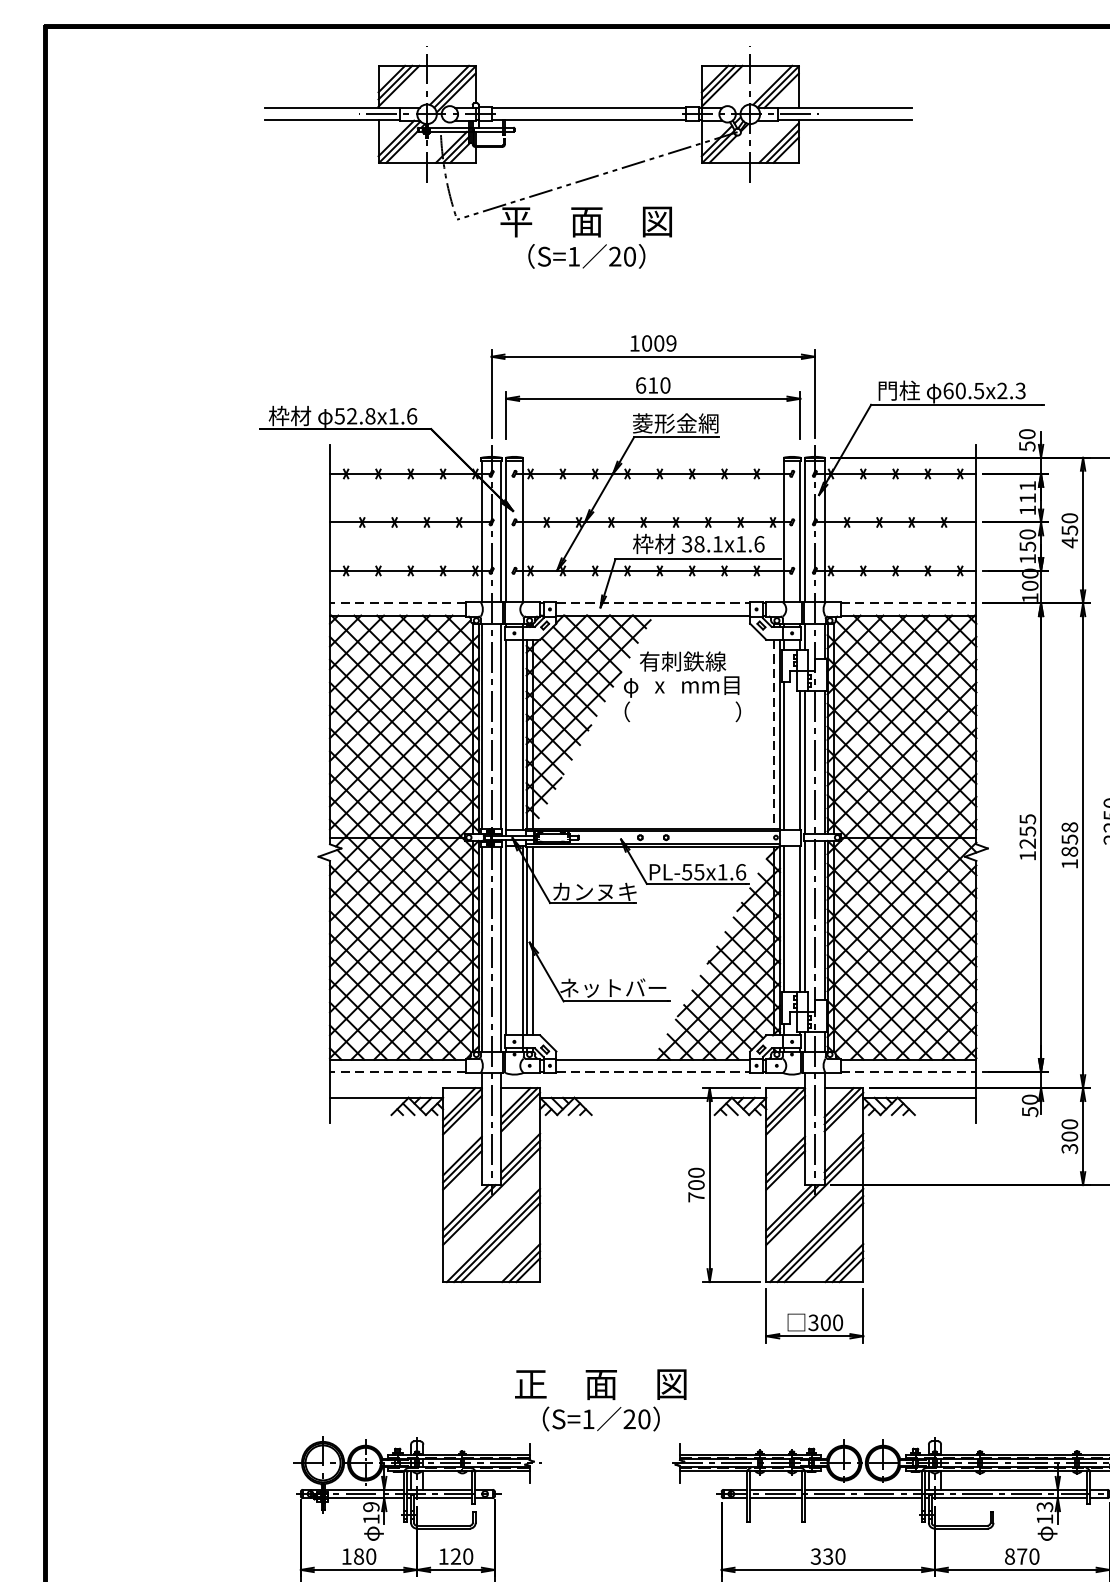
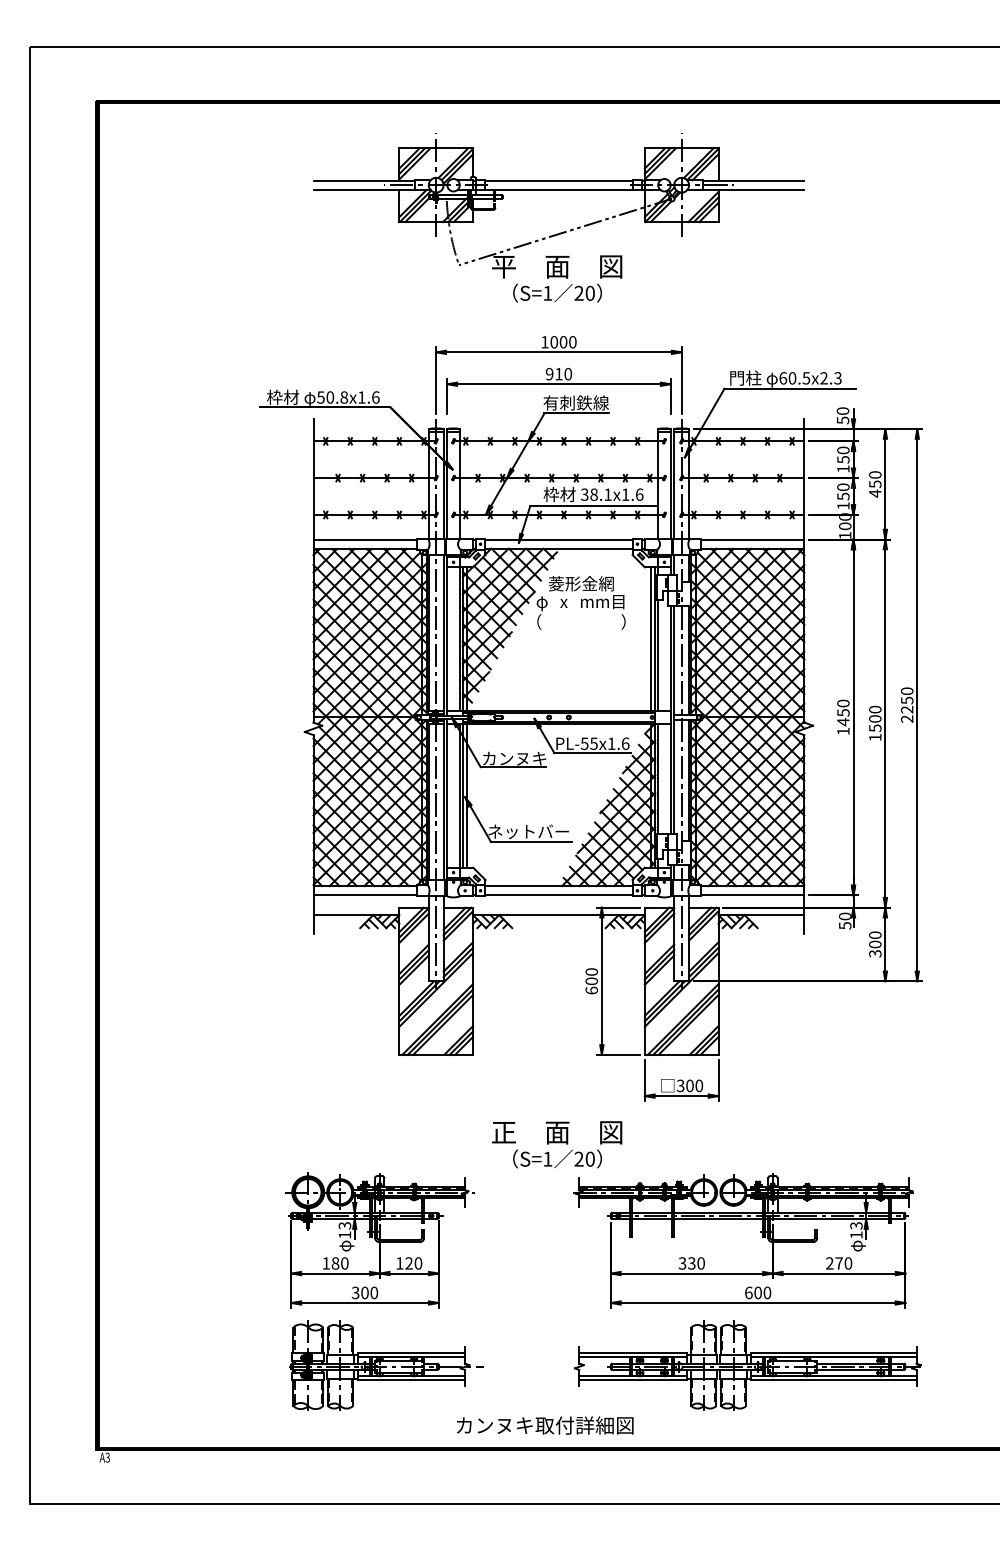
part: (594, 175) -> (563, 231), moved
text: (671, 343) -> (572, 342), 1009 -> 1000
text: (640, 384) -> (549, 373), 610 -> 910
text: (352, 416) -> (330, 397), 52.8x1.6 -> 50.8x1.6
text: (674, 422) -> (575, 402), 菱形金網 -> 有刺鉄線
text: (1027, 491) -> (843, 454), 111 -> 150
line: (398, 603) -> (365, 539), dashed -> solid
line: (653, 603) -> (559, 539), dashed -> solid
line: (908, 603) -> (752, 539), dashed -> solid
text: (682, 661) -> (581, 583), 有刺鉄線 -> 菱形金網
line: (773, 734) -> (650, 639), dashed -> solid
text: (1027, 831) -> (843, 712), 1255 -> 1450
text: (1070, 838) -> (875, 718), 1858 -> 1500
line: (398, 1072) -> (365, 895), dashed -> solid
line: (653, 1072) -> (559, 895), dashed -> solid
line: (908, 1072) -> (752, 895), dashed -> solid
text: (696, 1197) -> (591, 990), 700 -> 600
text: (601, 1399) -> (557, 1144), moved
text: (372, 1506) -> (345, 1225), 19 -> 13
text: (1009, 1556) -> (829, 1263), 870 -> 270

